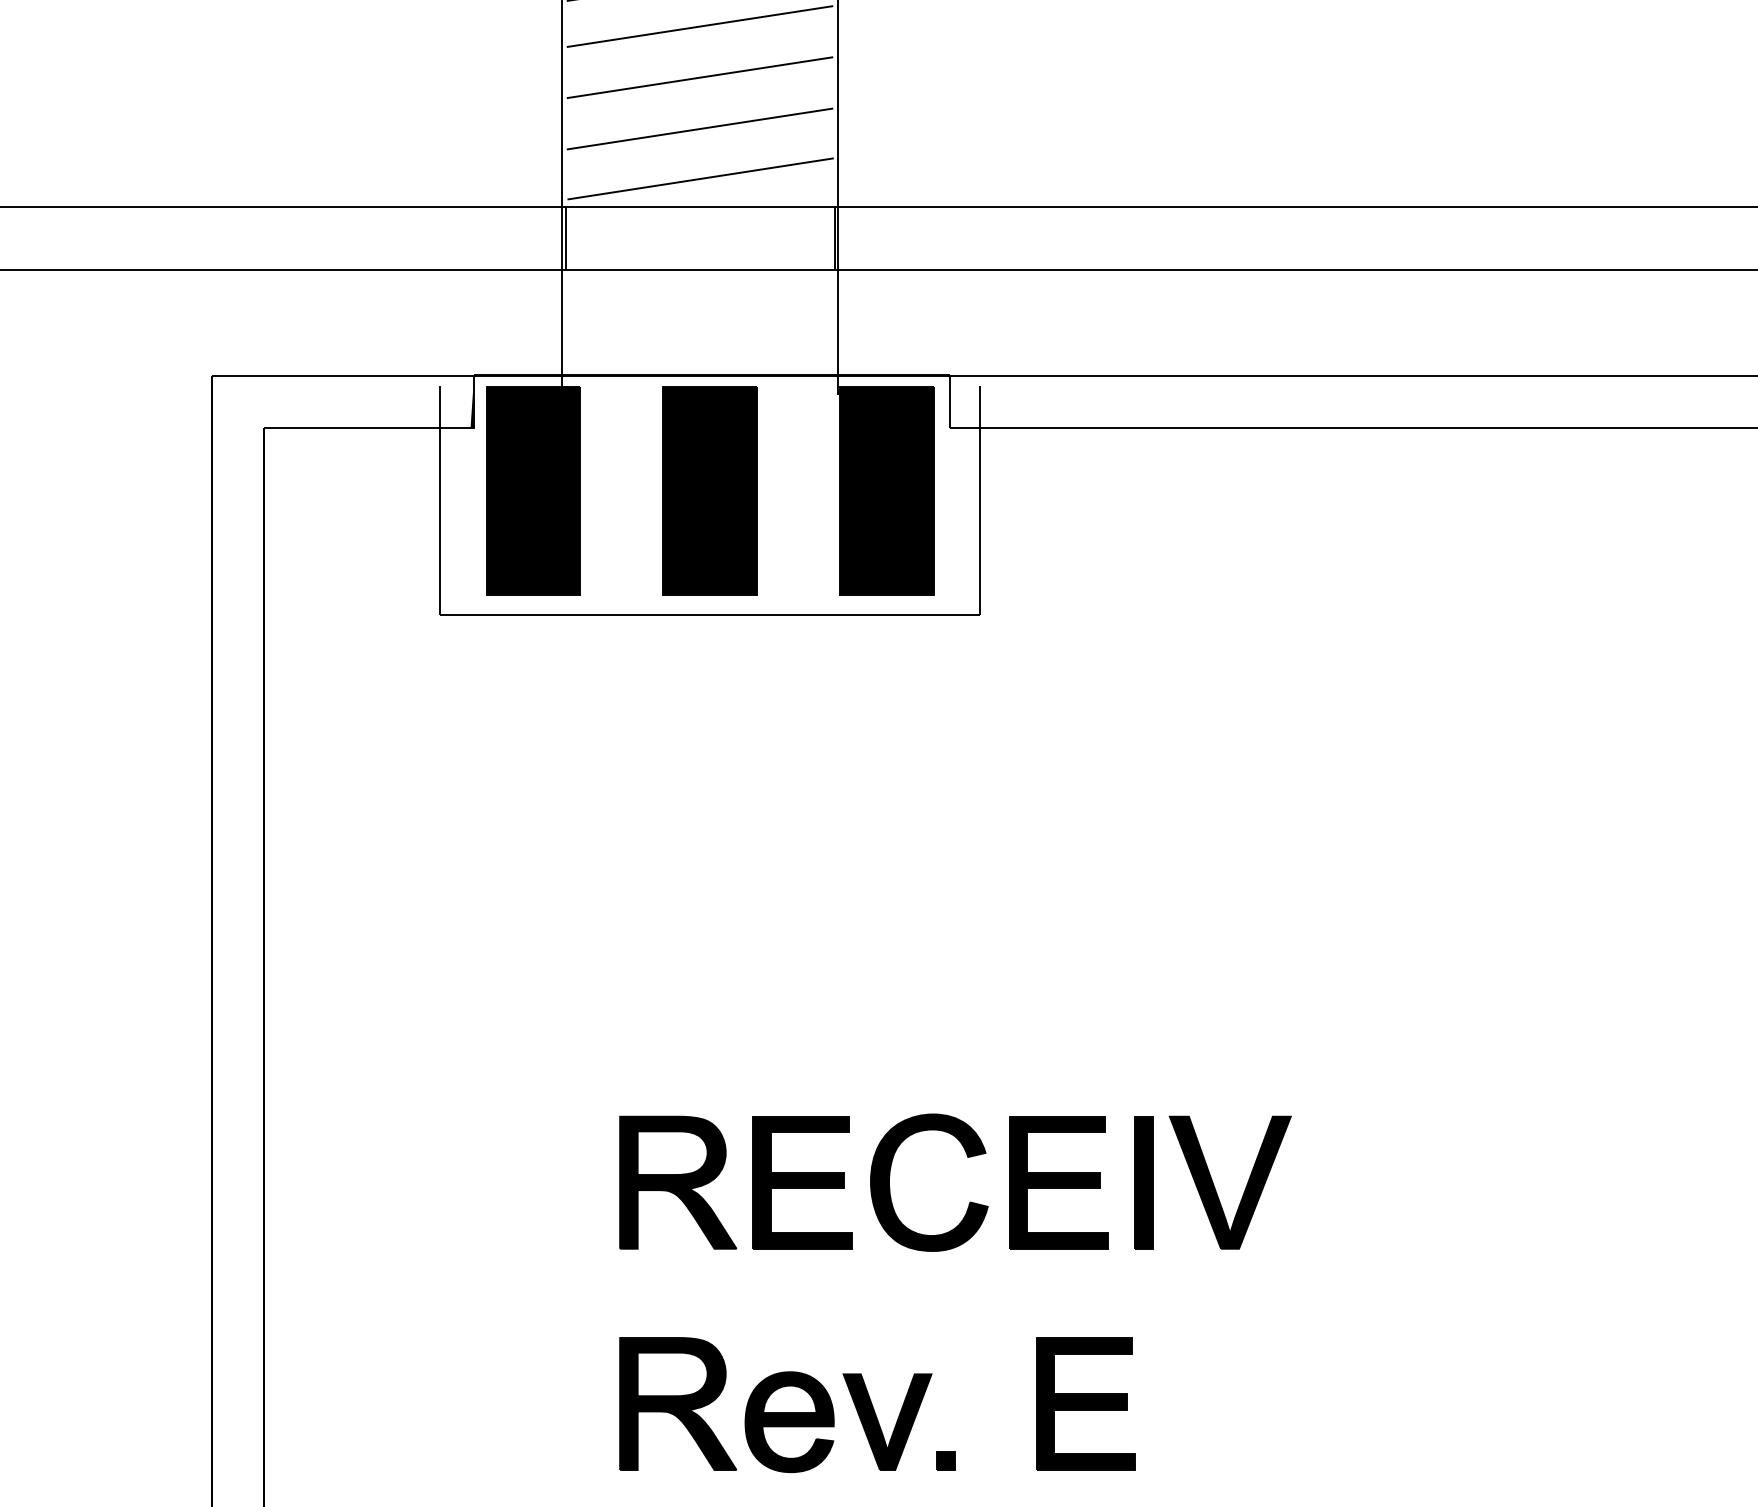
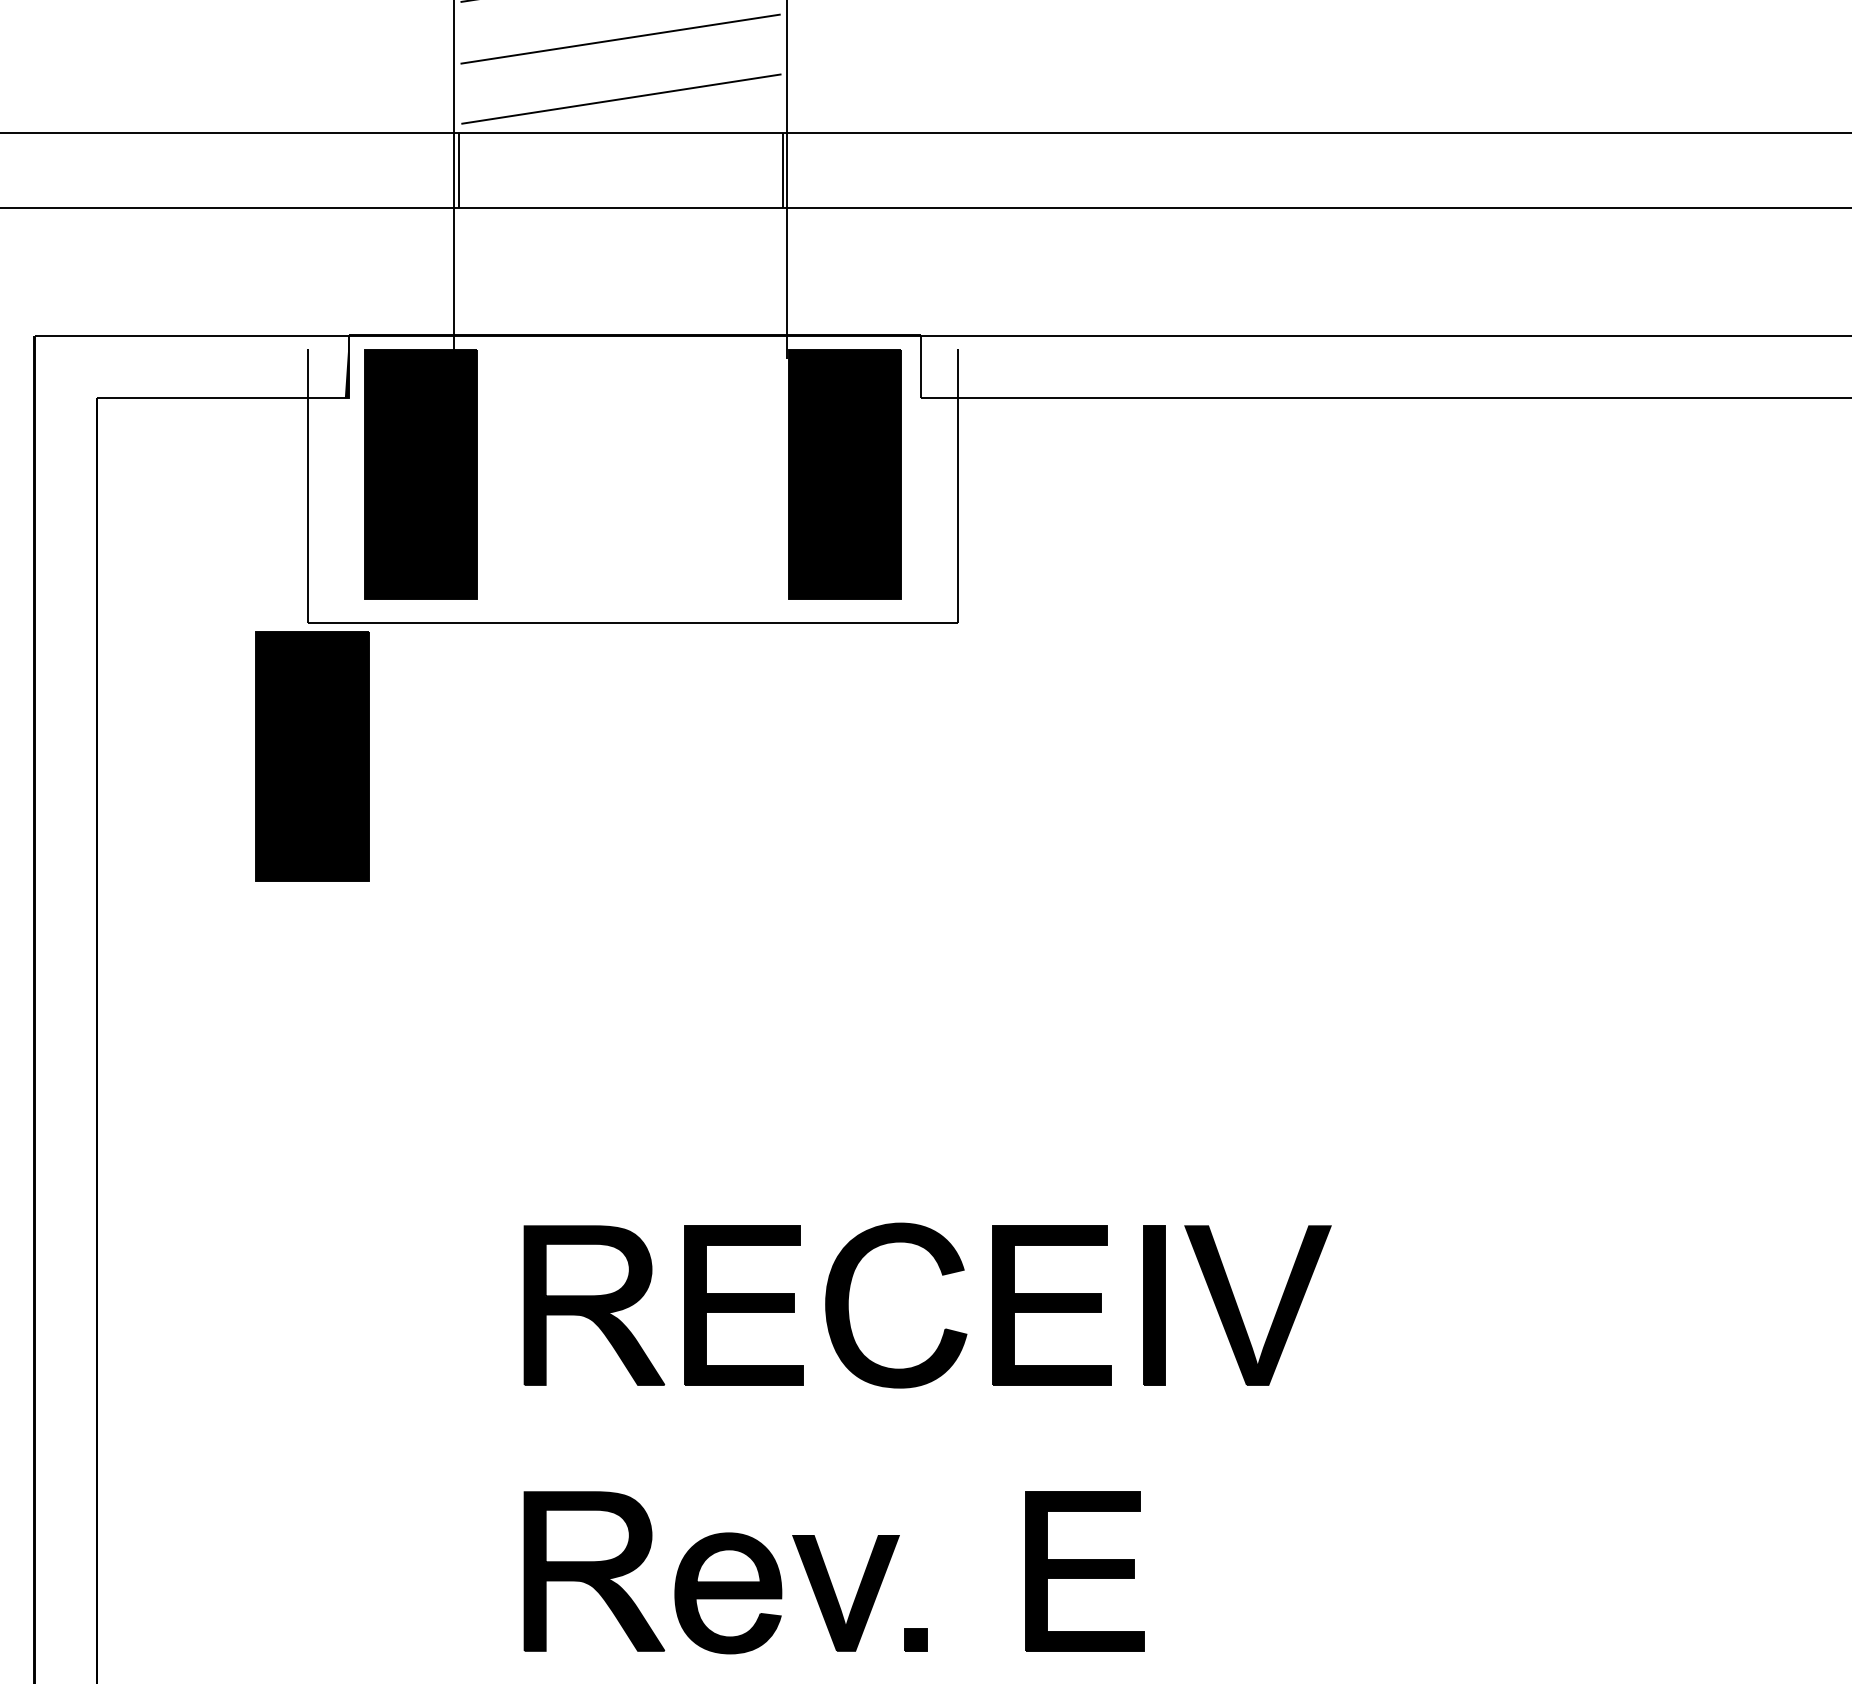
part: (709, 490) -> (311, 756), moved

